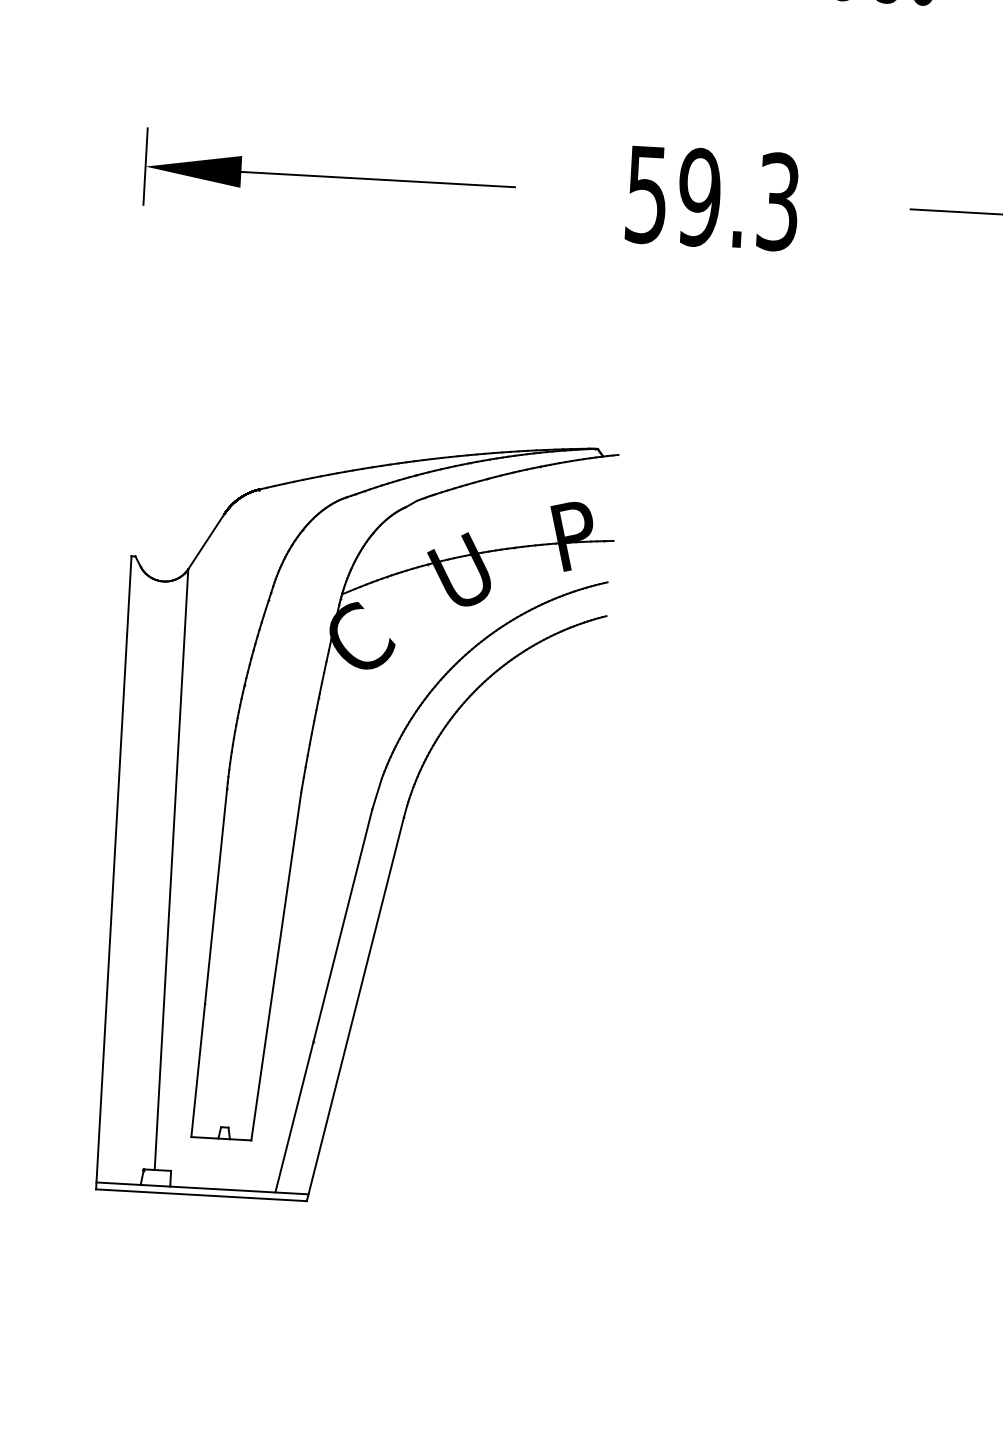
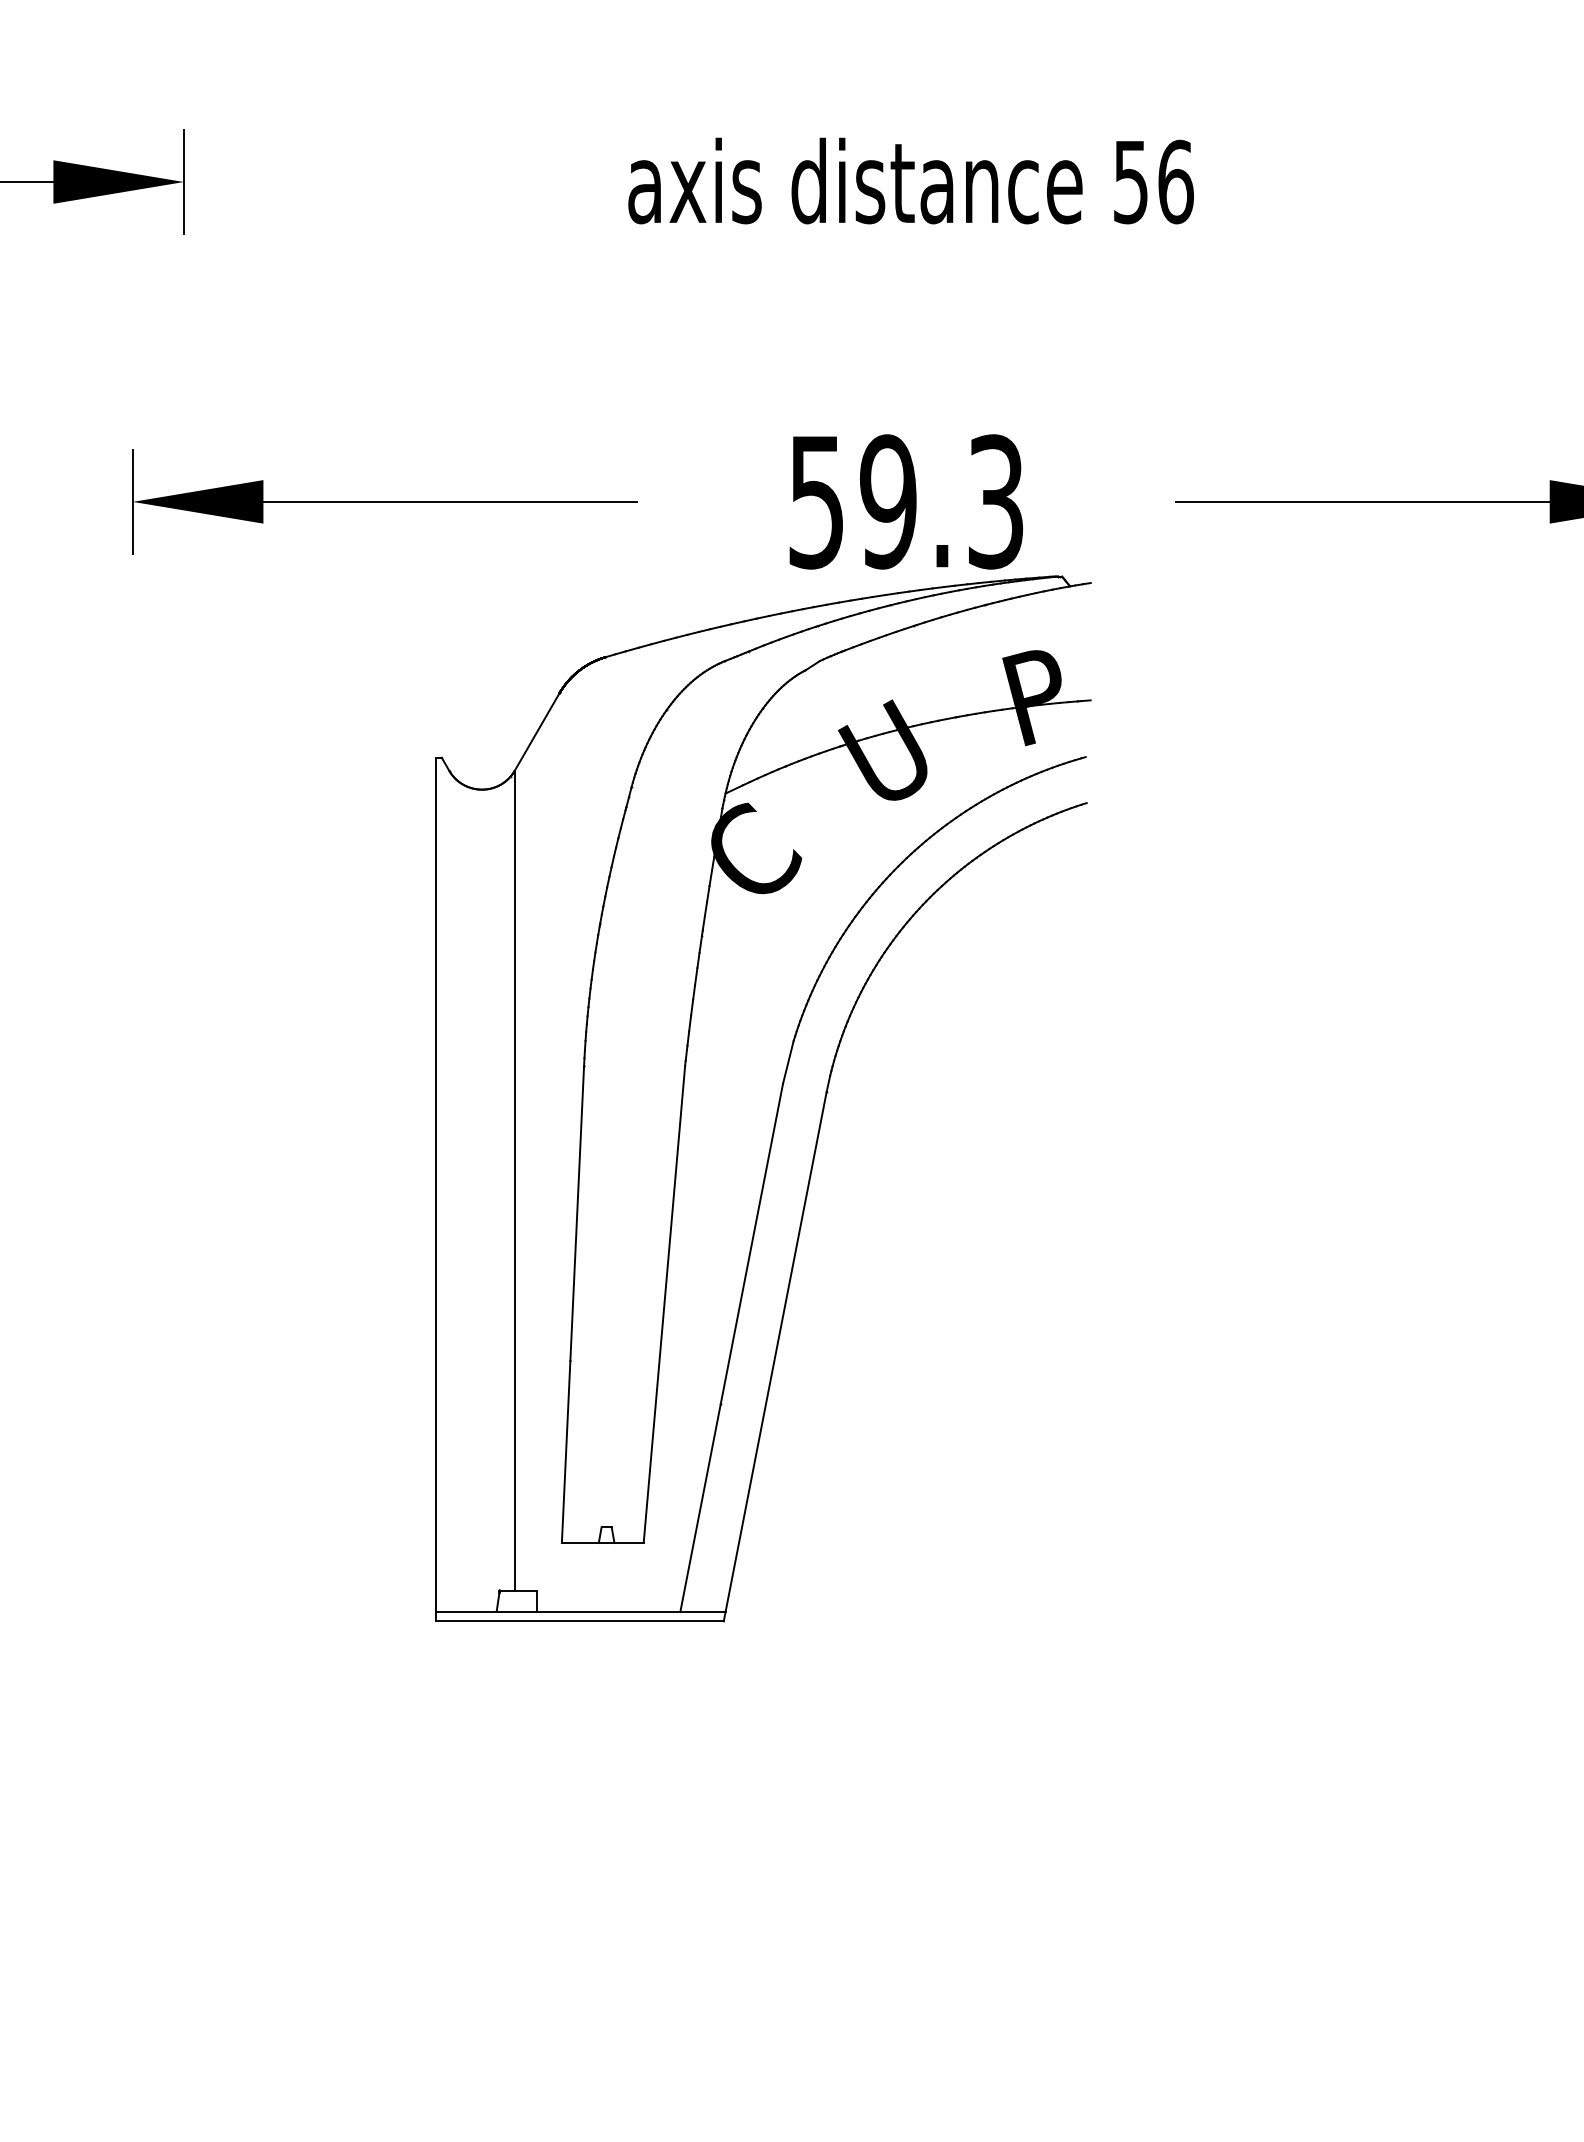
part: (368, 821) -> (778, 1100), moved

